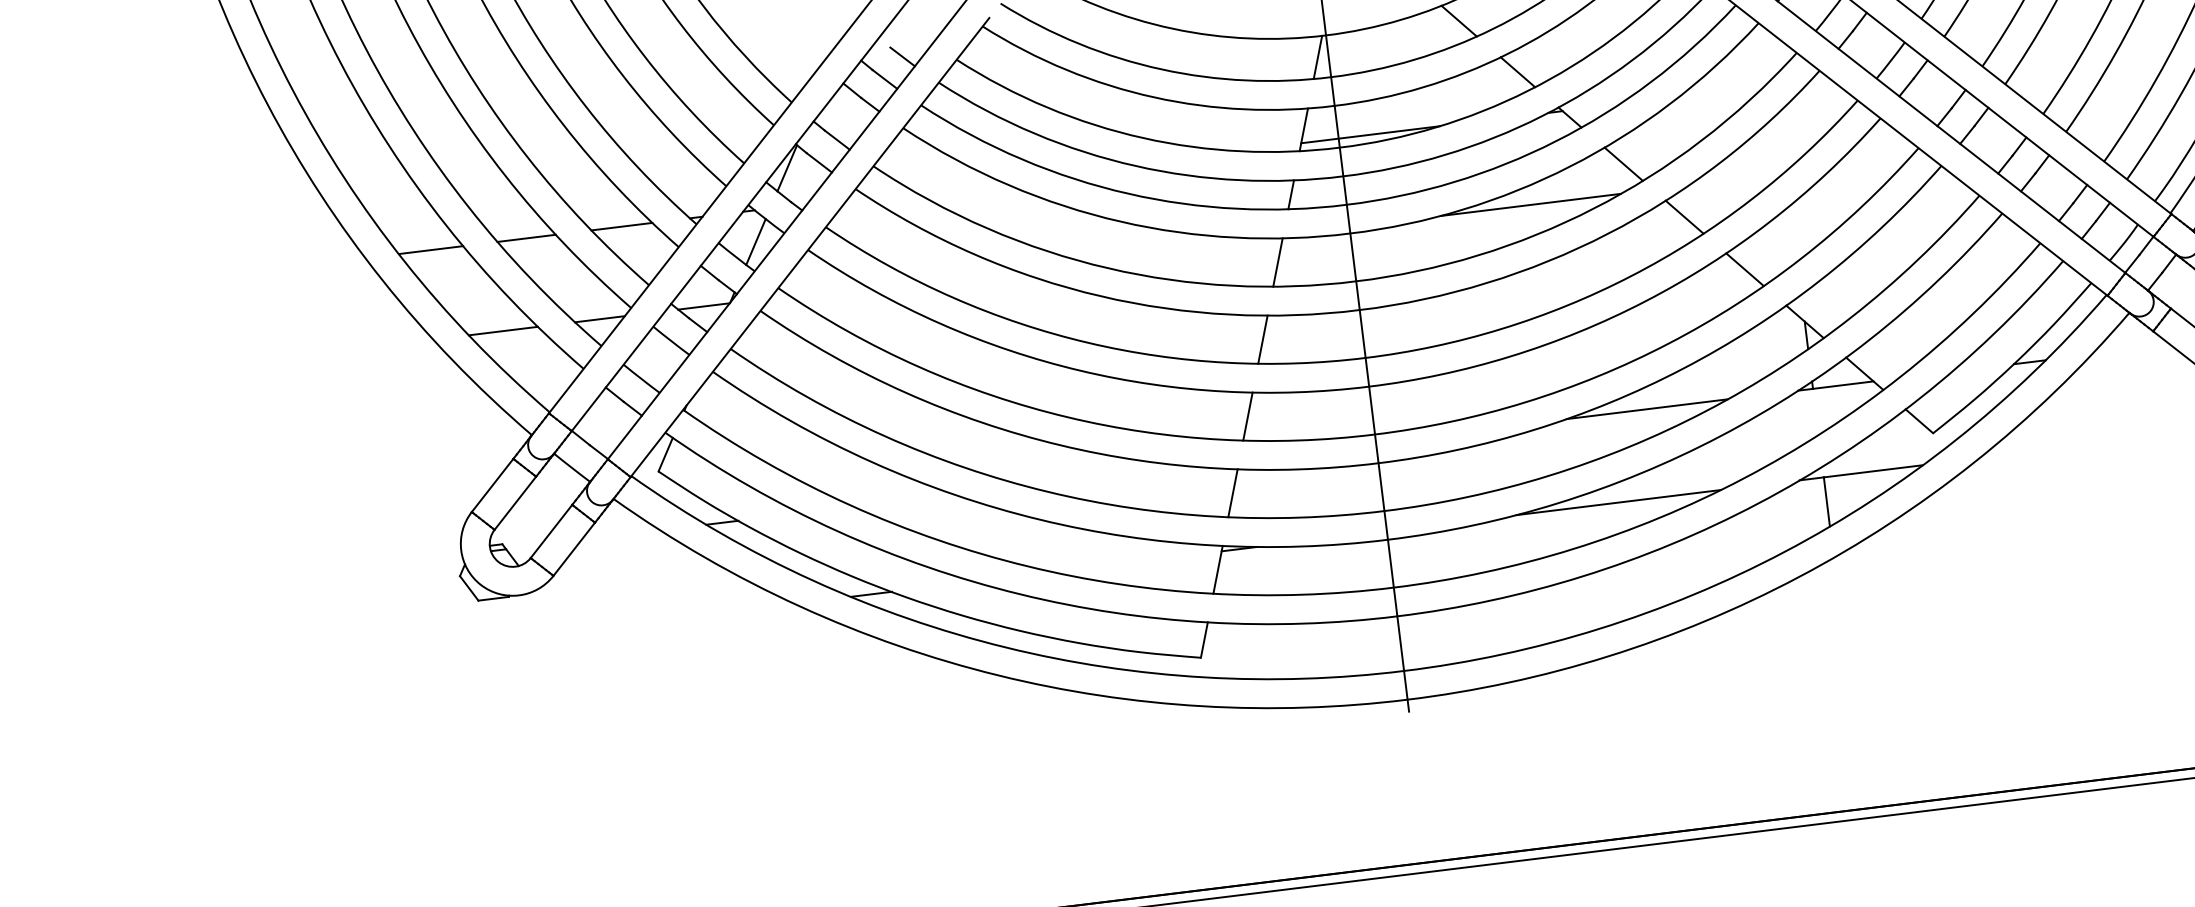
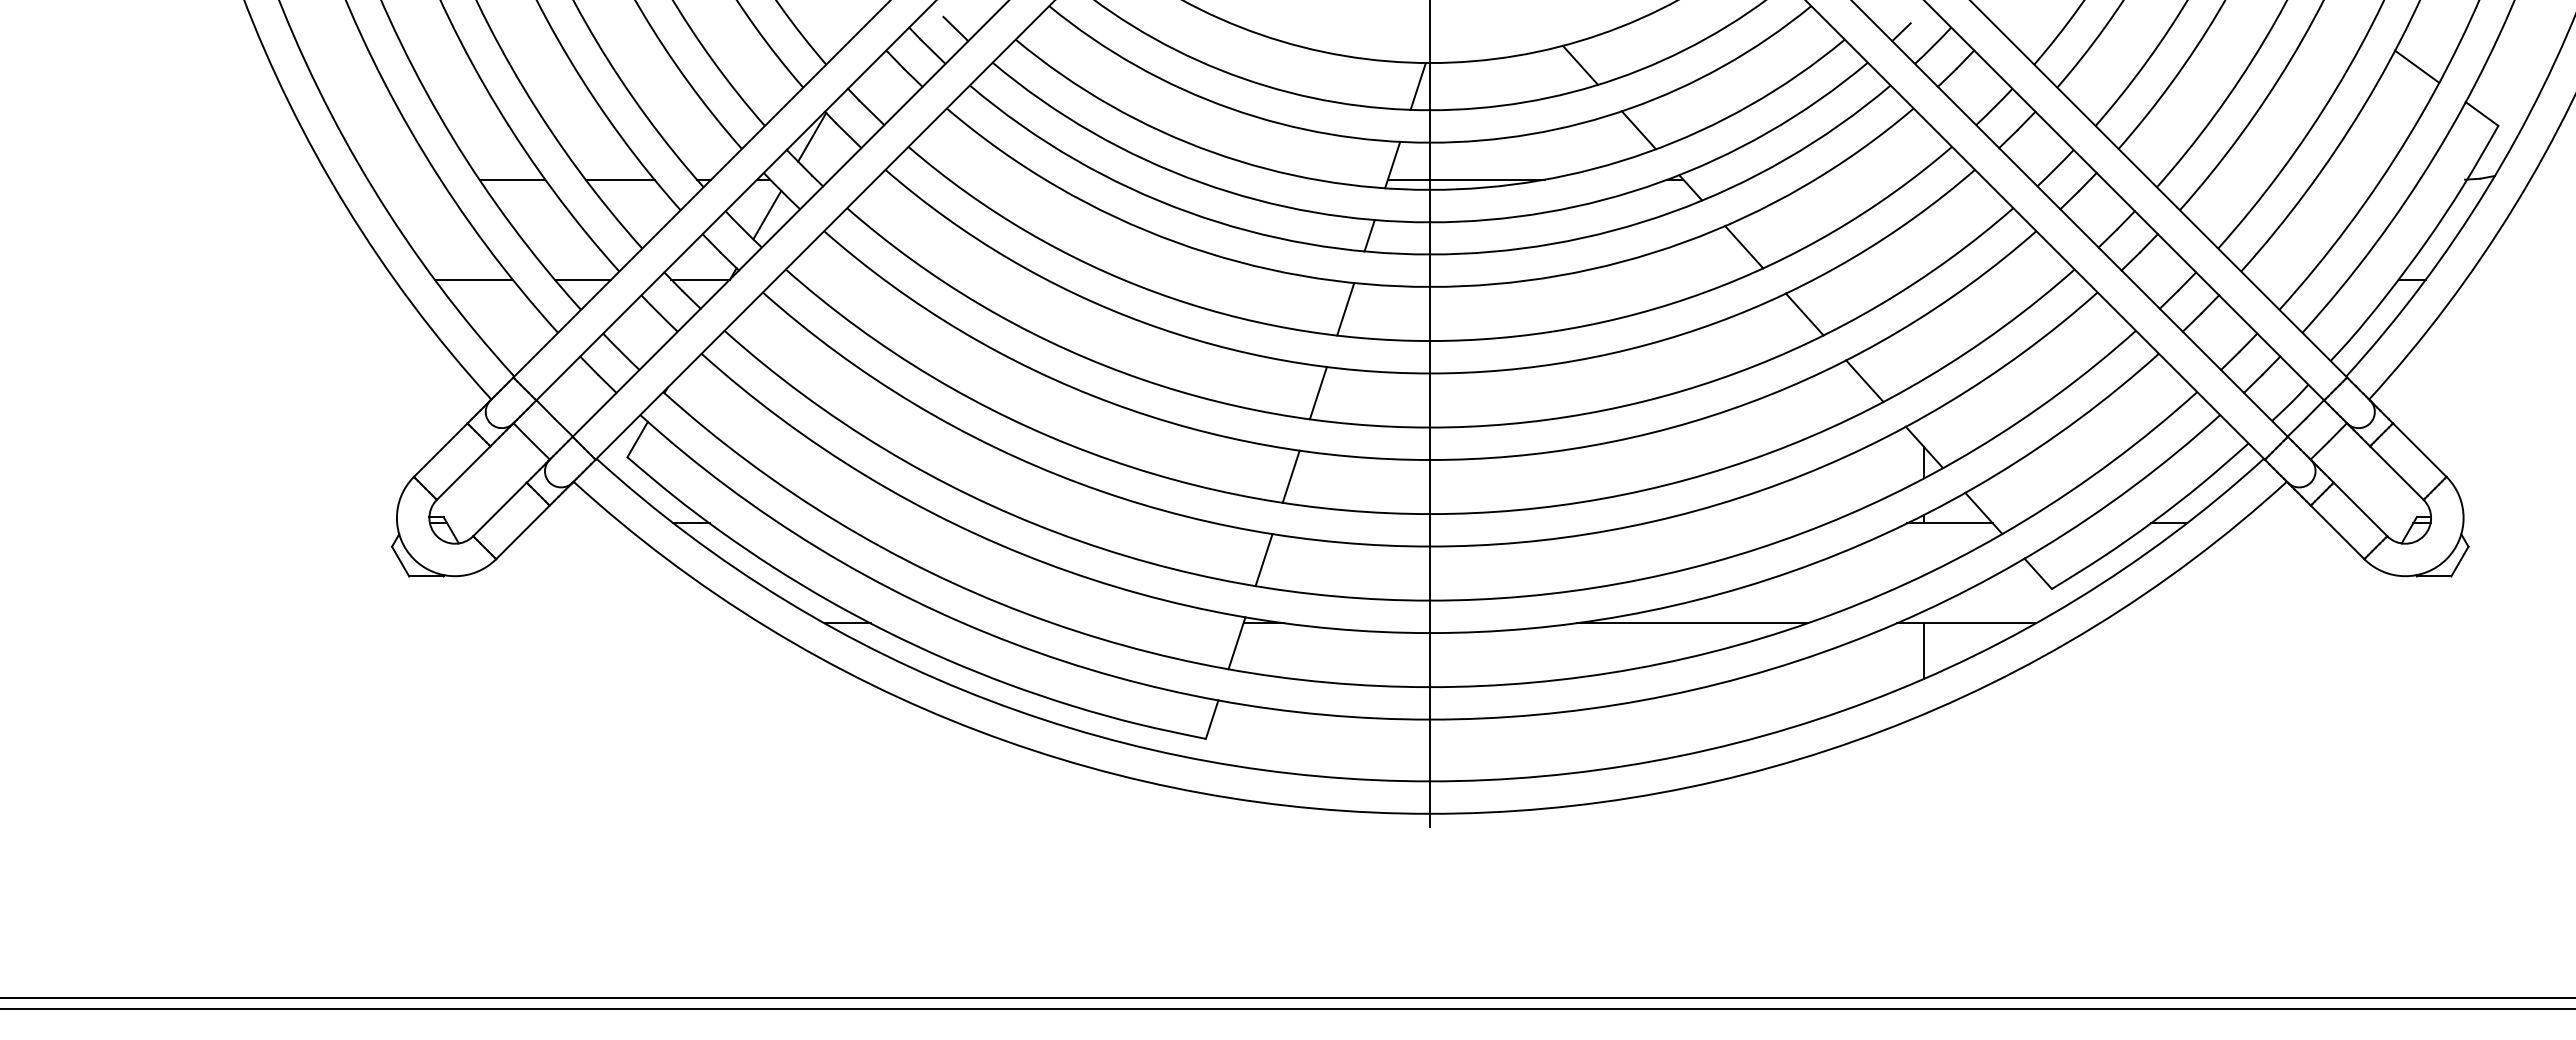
line: (1530, 204) -> (1634, 279), removed
line: (431, 249) -> (404, 179), removed
line: (1646, 409) -> (1736, 523), removed

